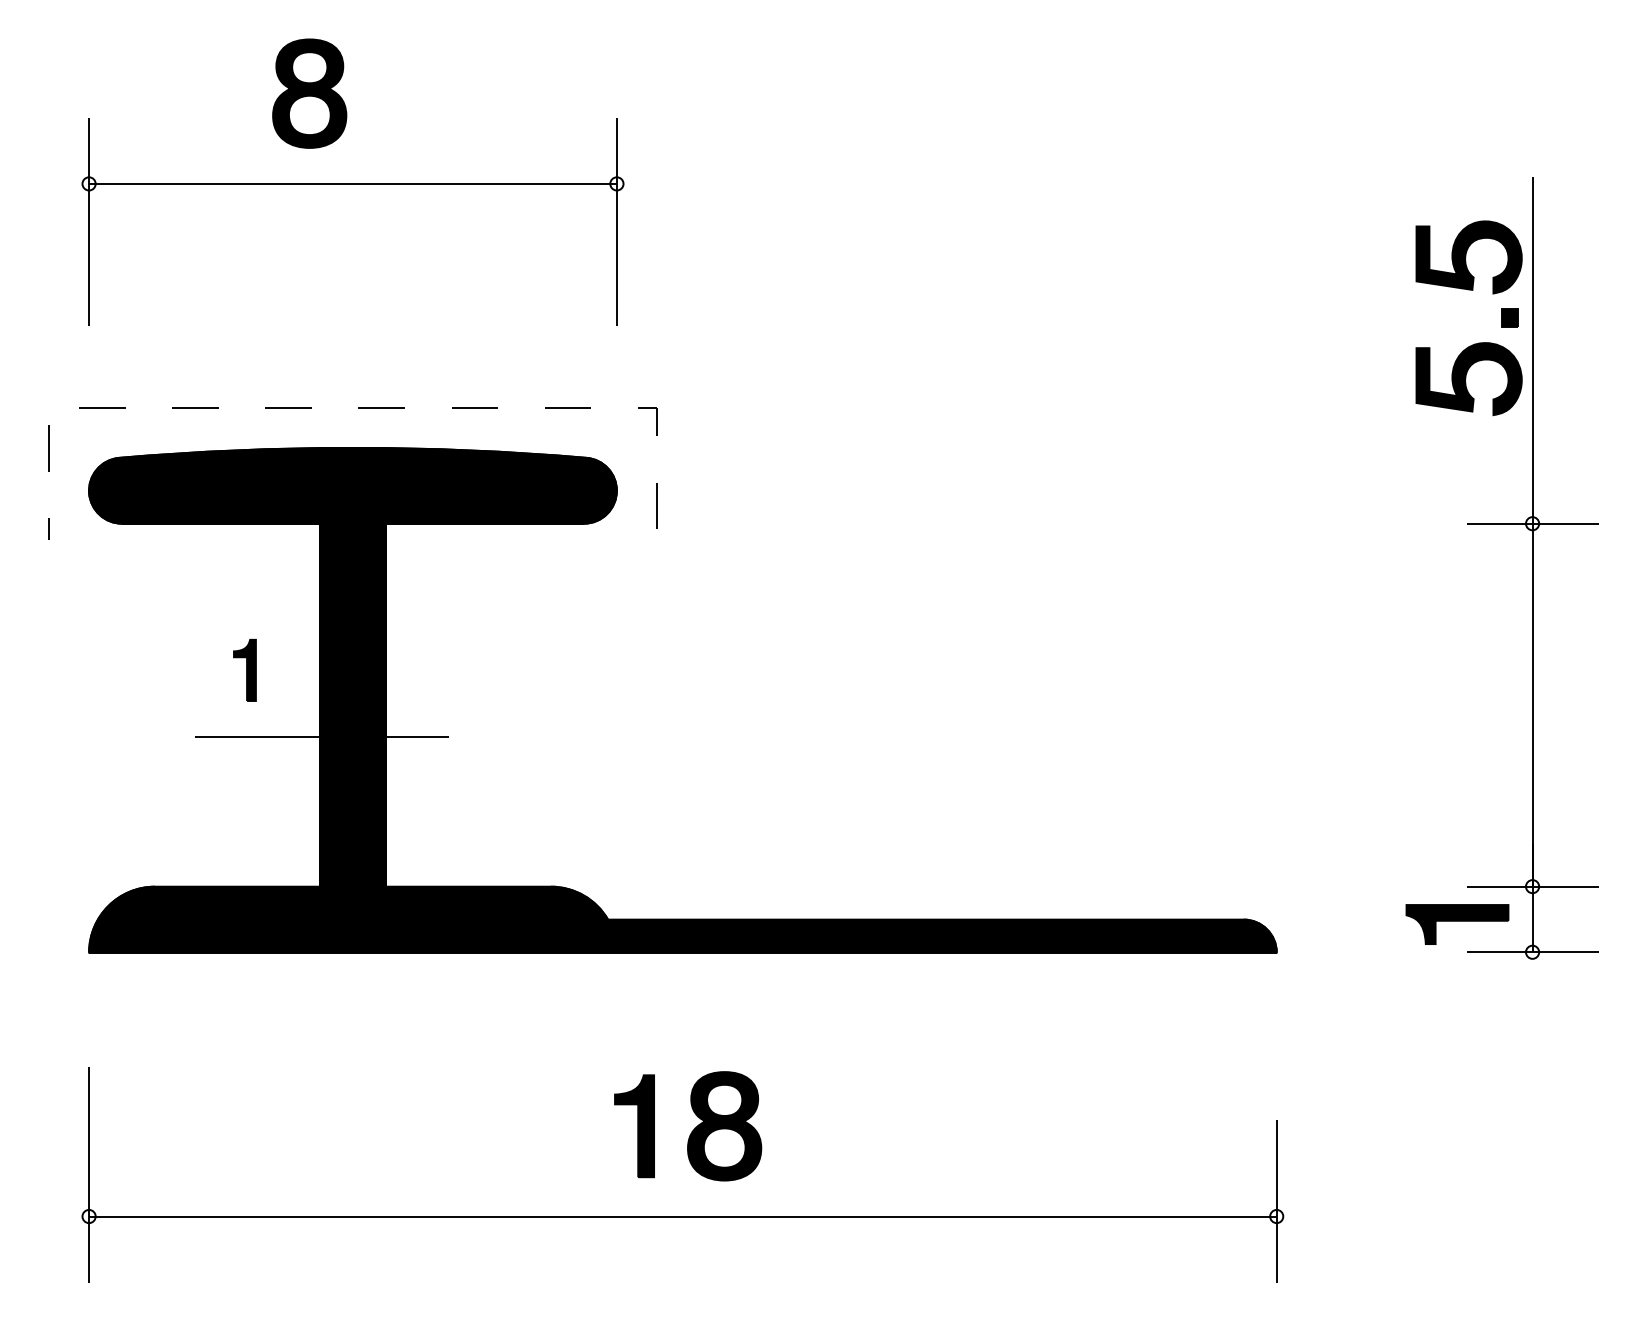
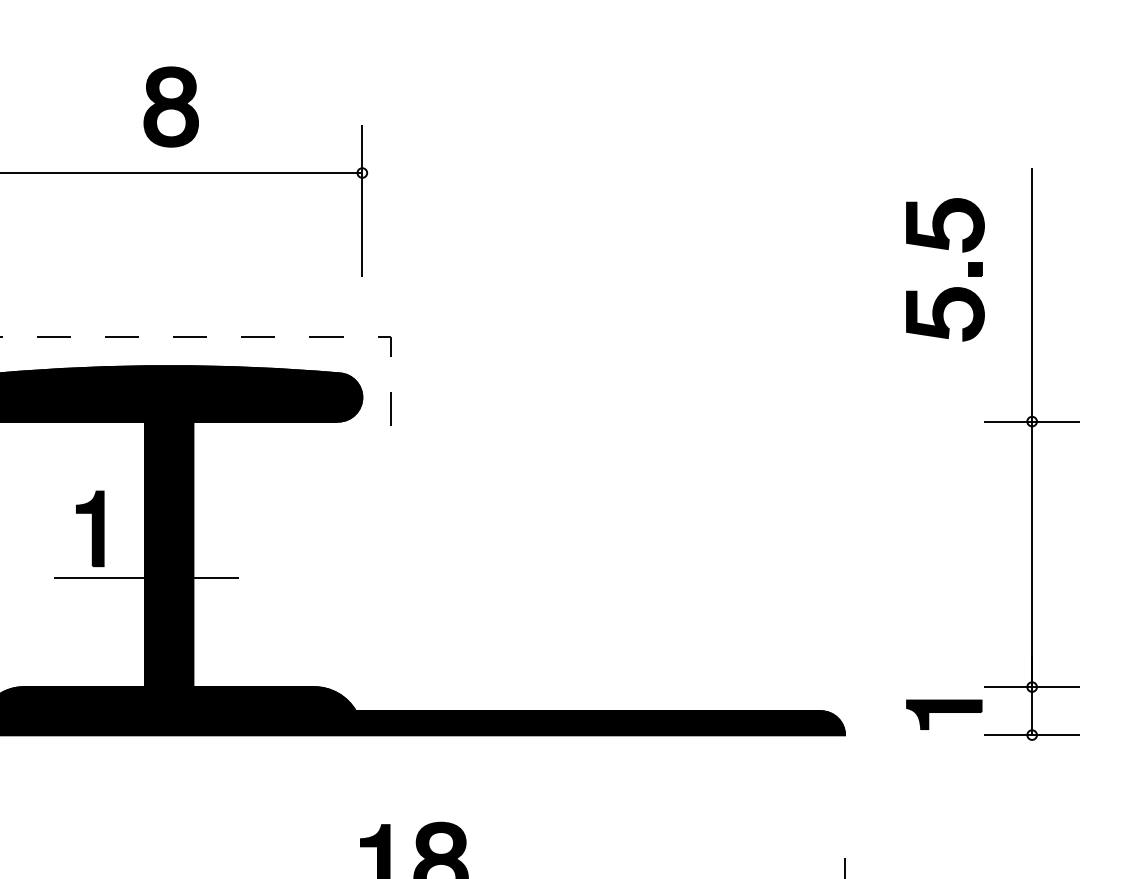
part: (309, 93) -> (171, 106), moved
part: (1474, 343) -> (949, 288), moved
part: (244, 670) -> (89, 528), size x1.67
part: (1457, 924) -> (944, 714), moved

